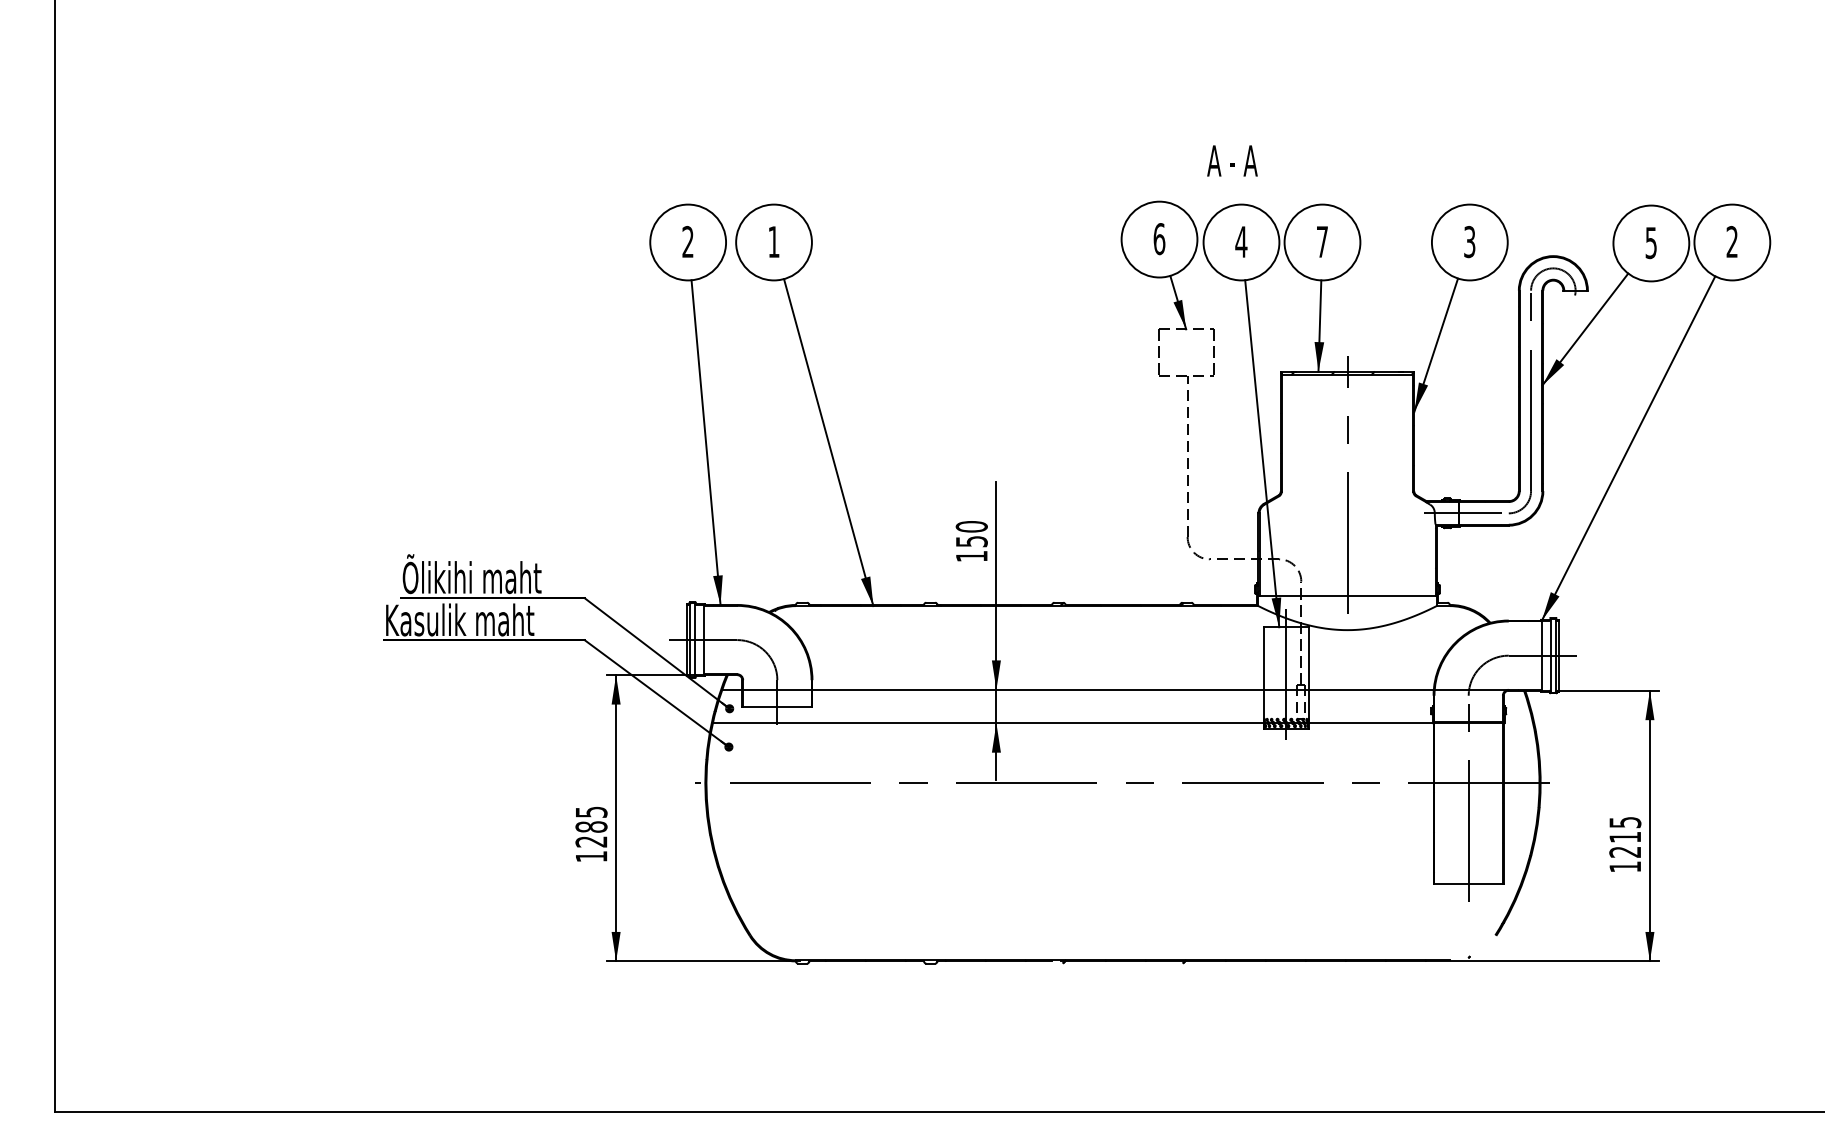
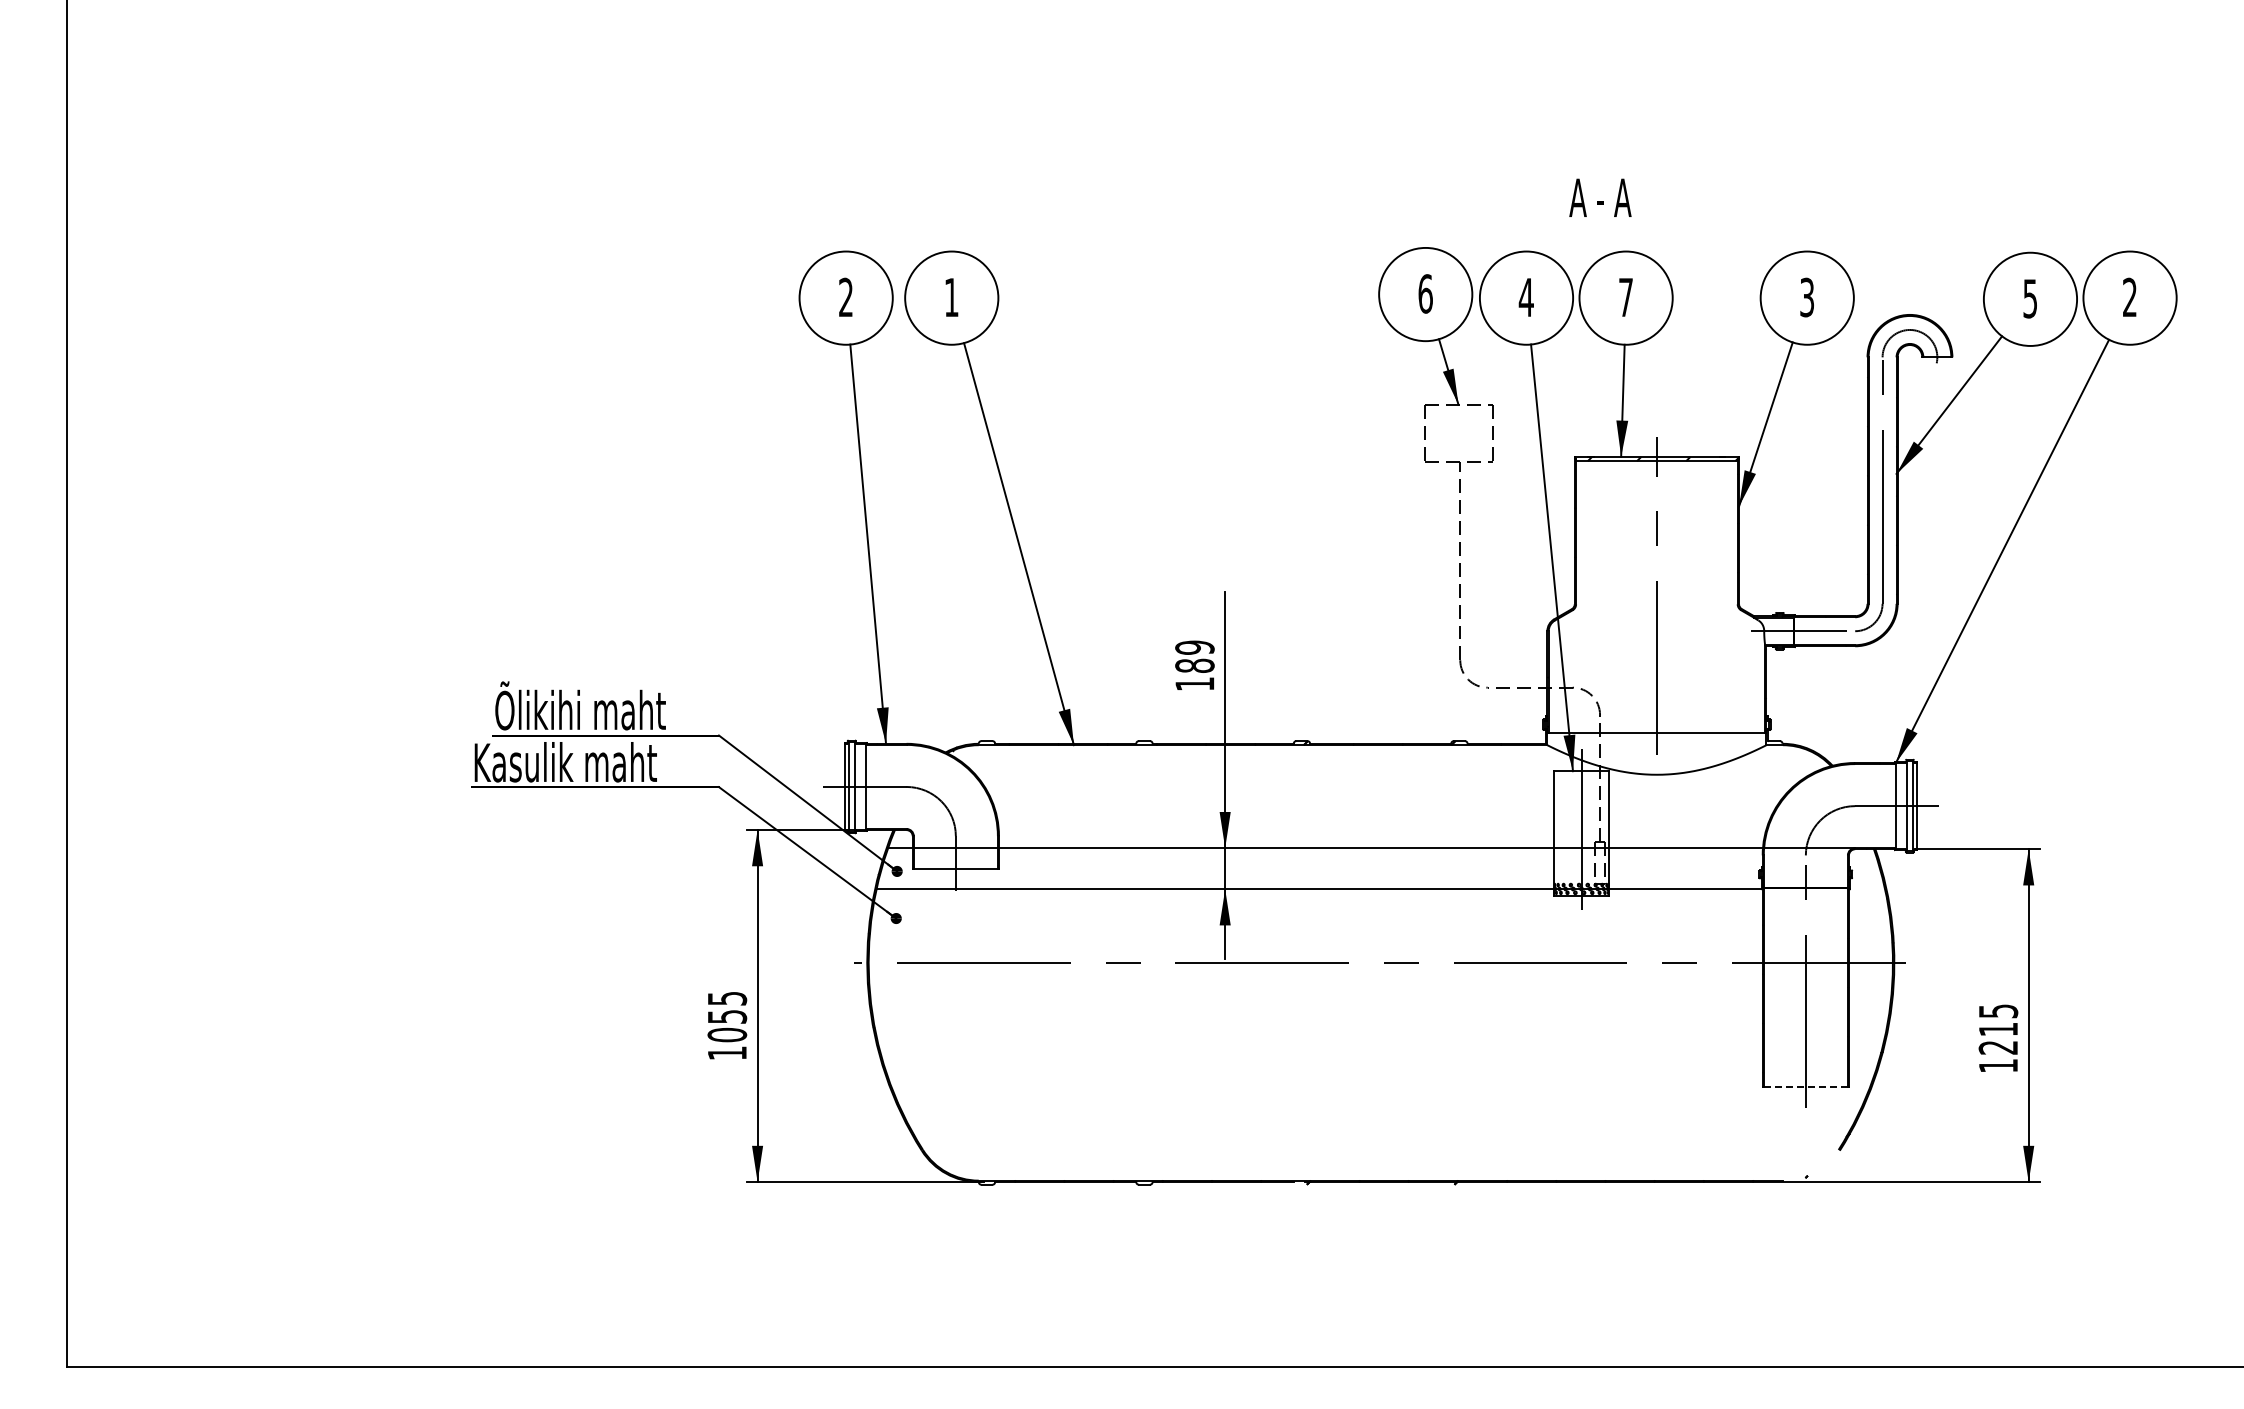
text: (1232, 160) -> (1600, 197), moved
text: (971, 533) -> (1194, 656), 150 -> 189
text: (591, 834) -> (727, 1025), 1285 -> 1055
line: (1469, 883) -> (1806, 1086), solid -> dashed

